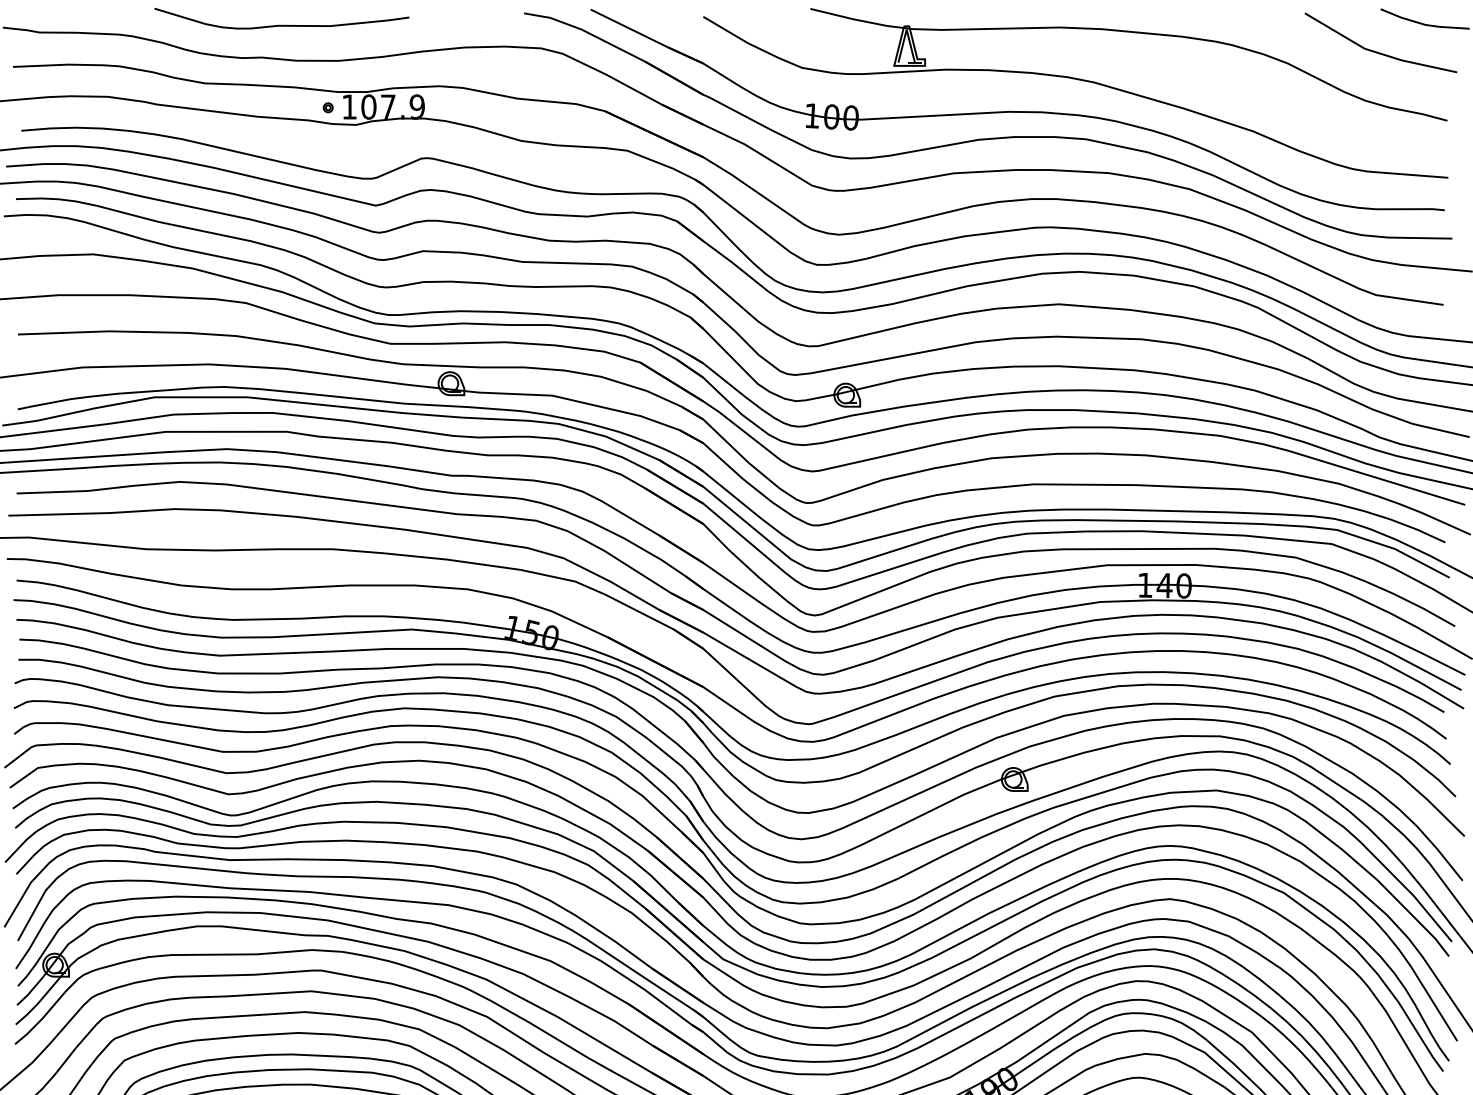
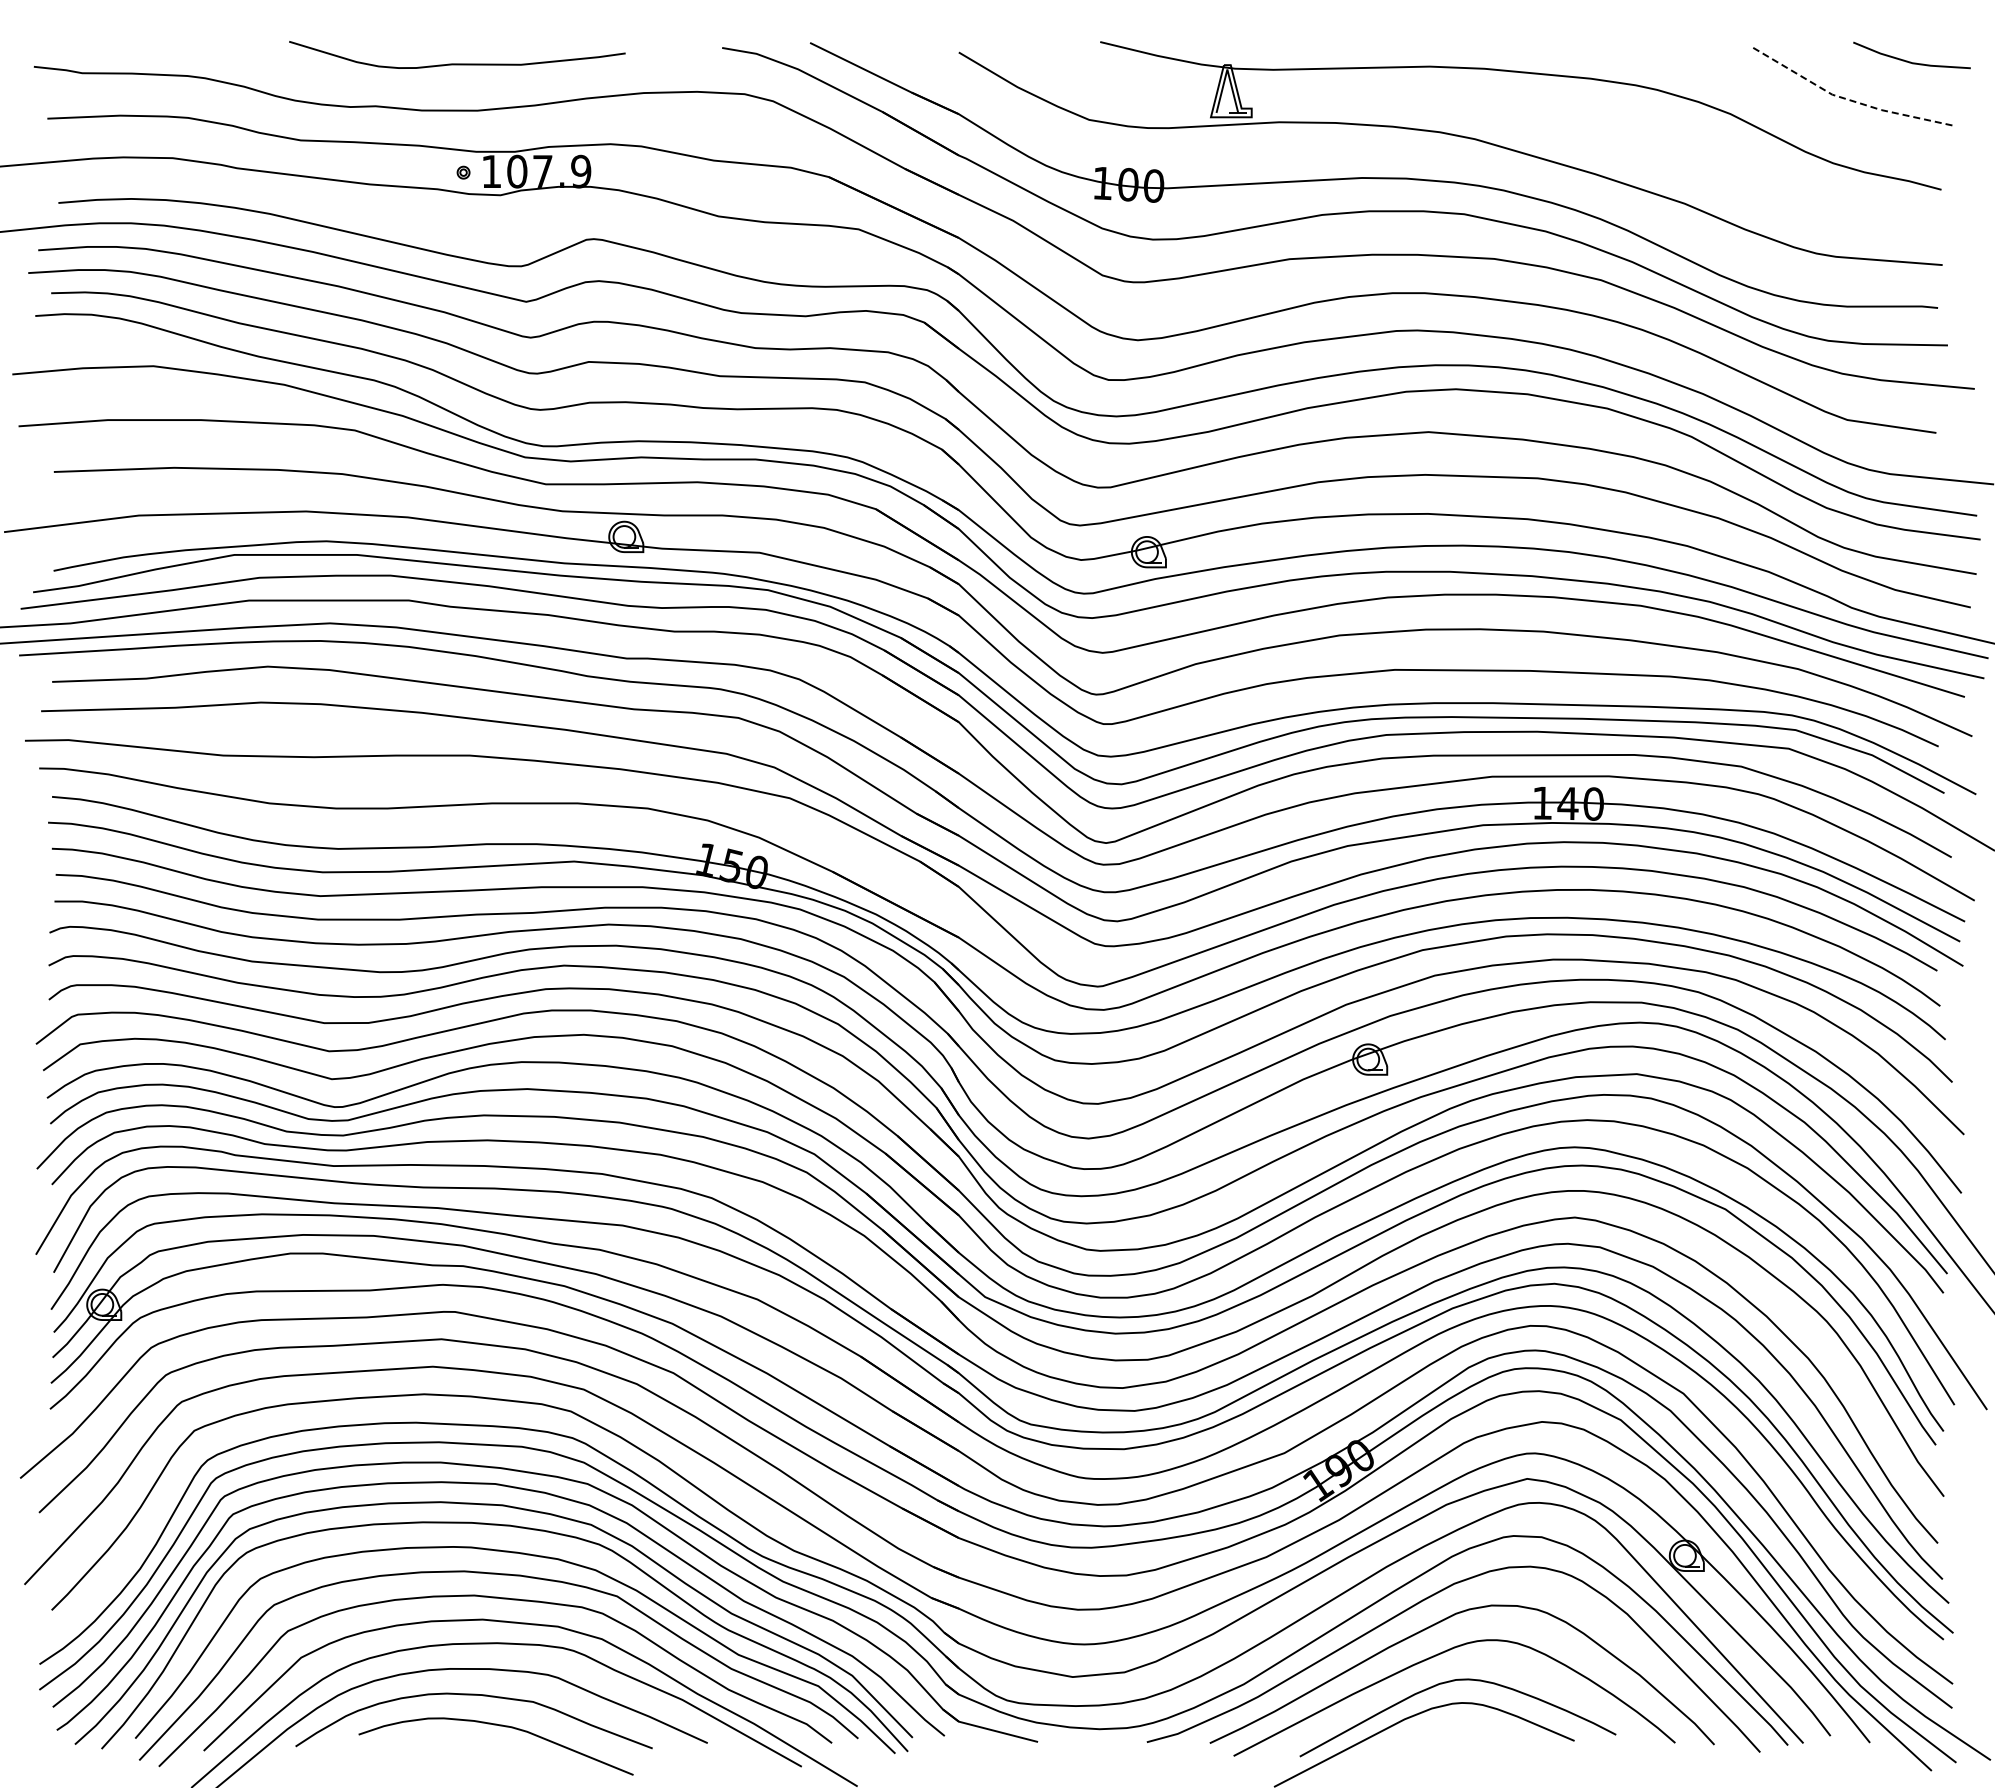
curve: (281, 25) -> (457, 63), moved
line: (1377, 53) -> (1849, 100), solid -> dashed

